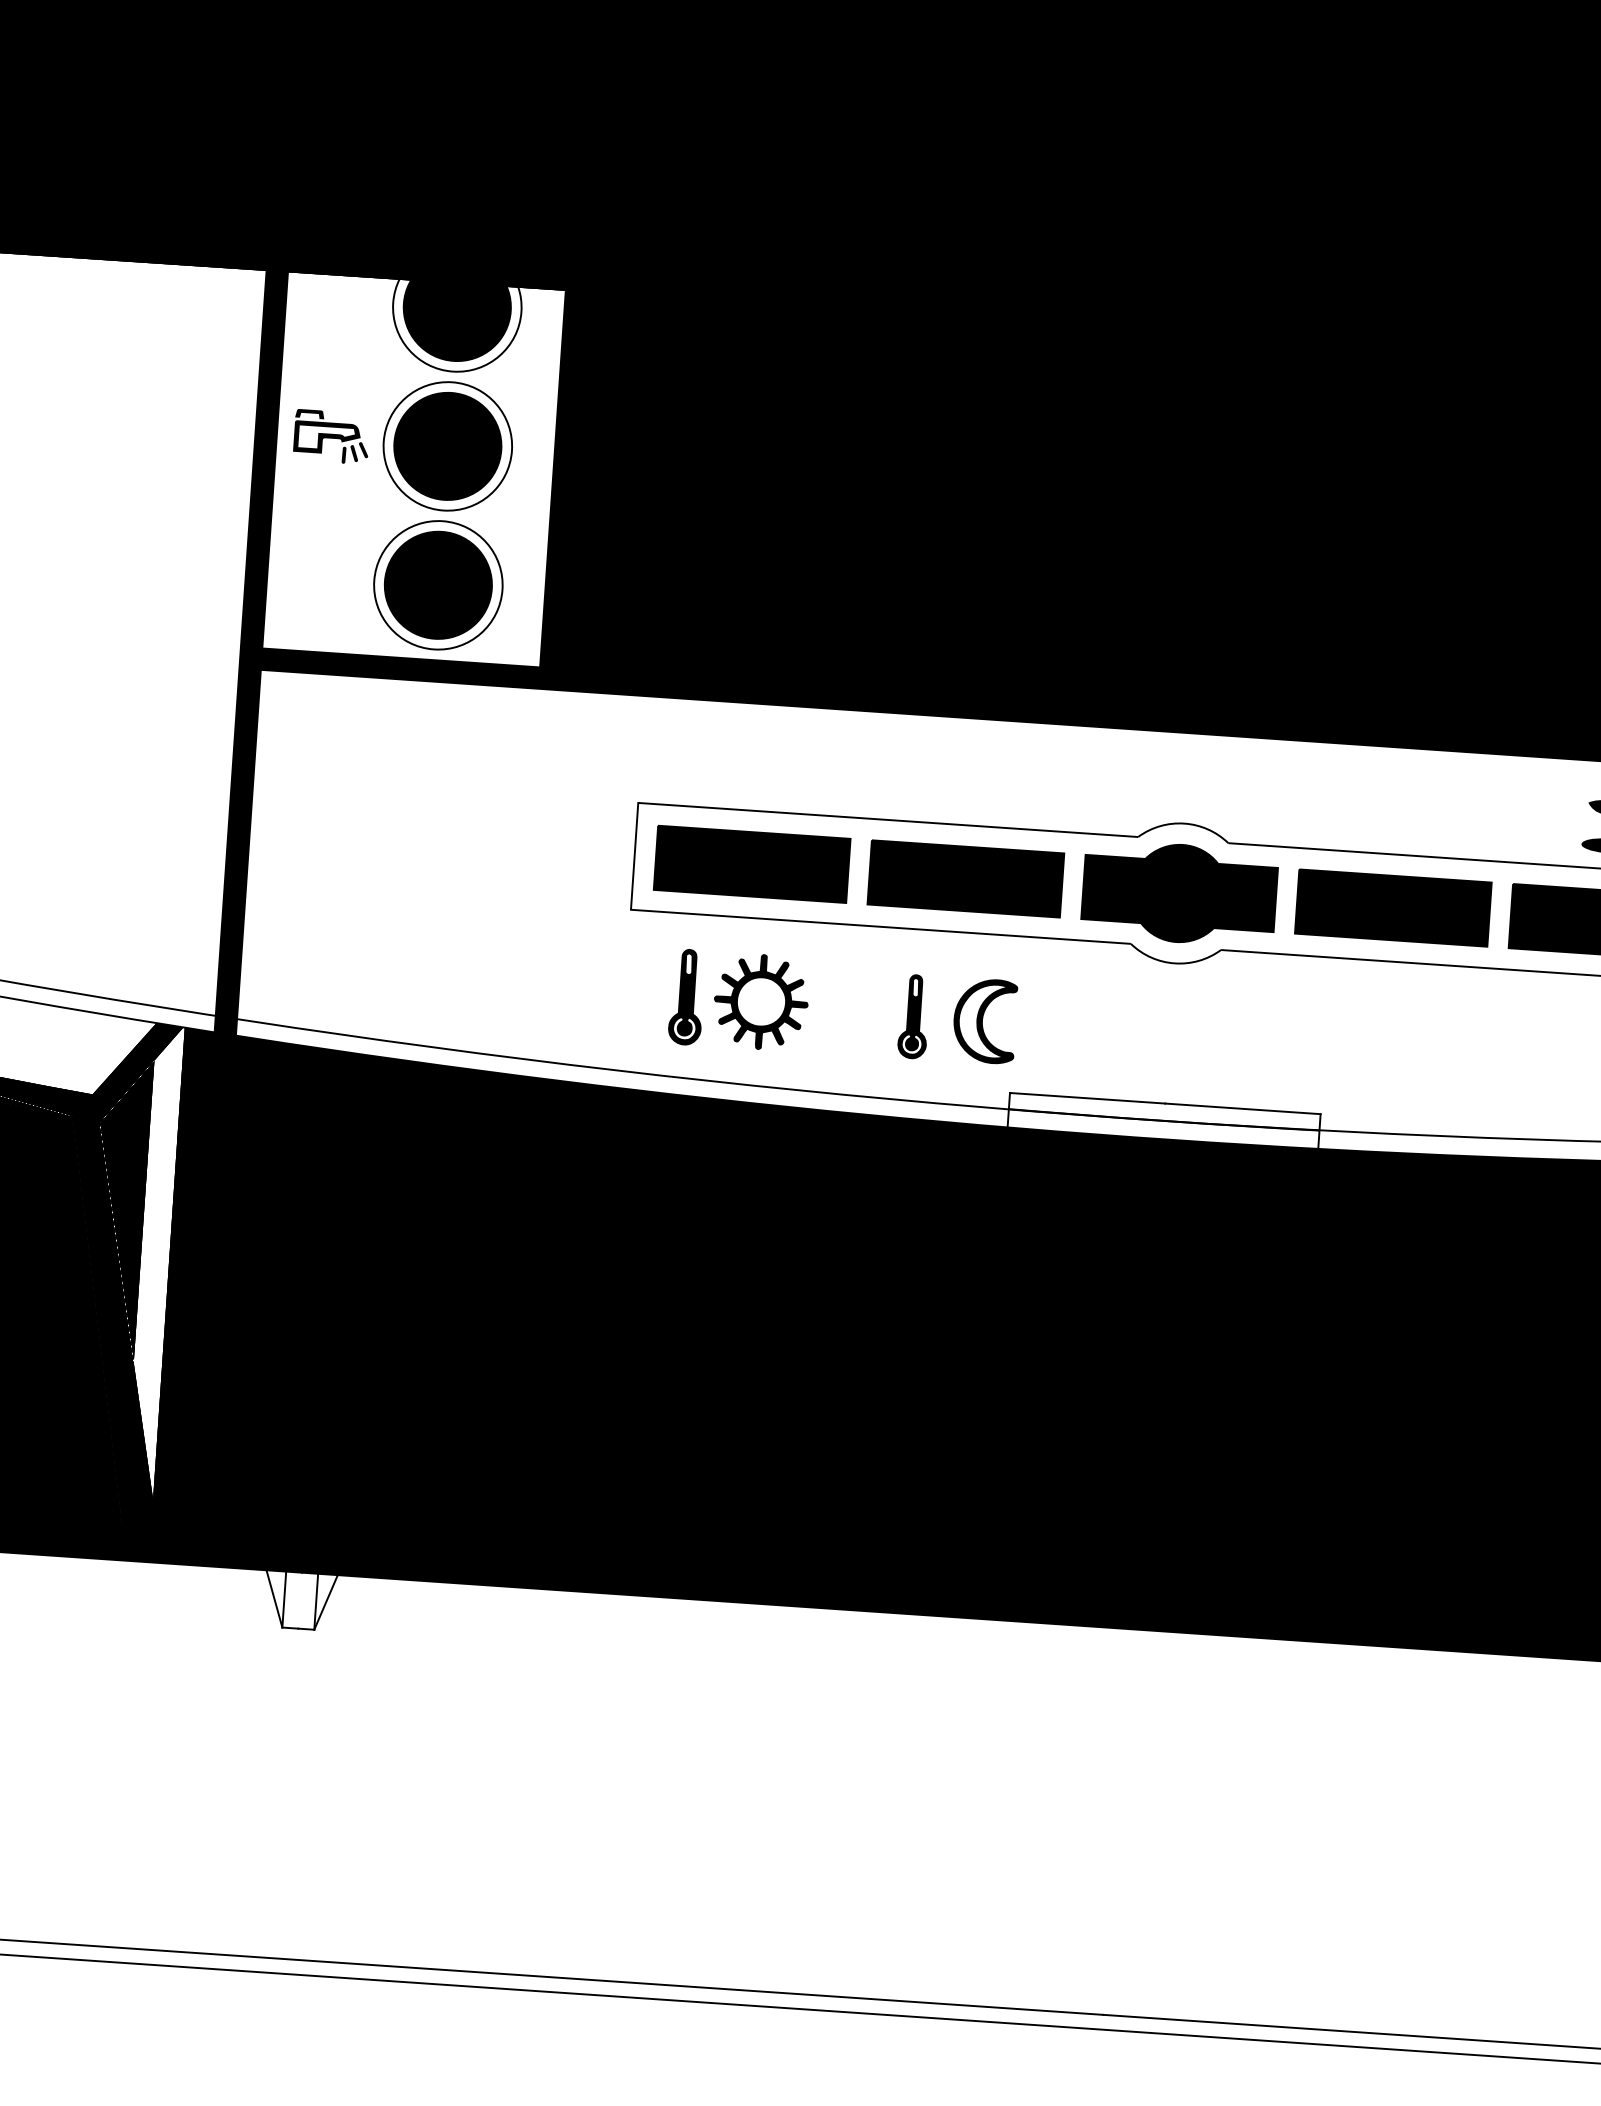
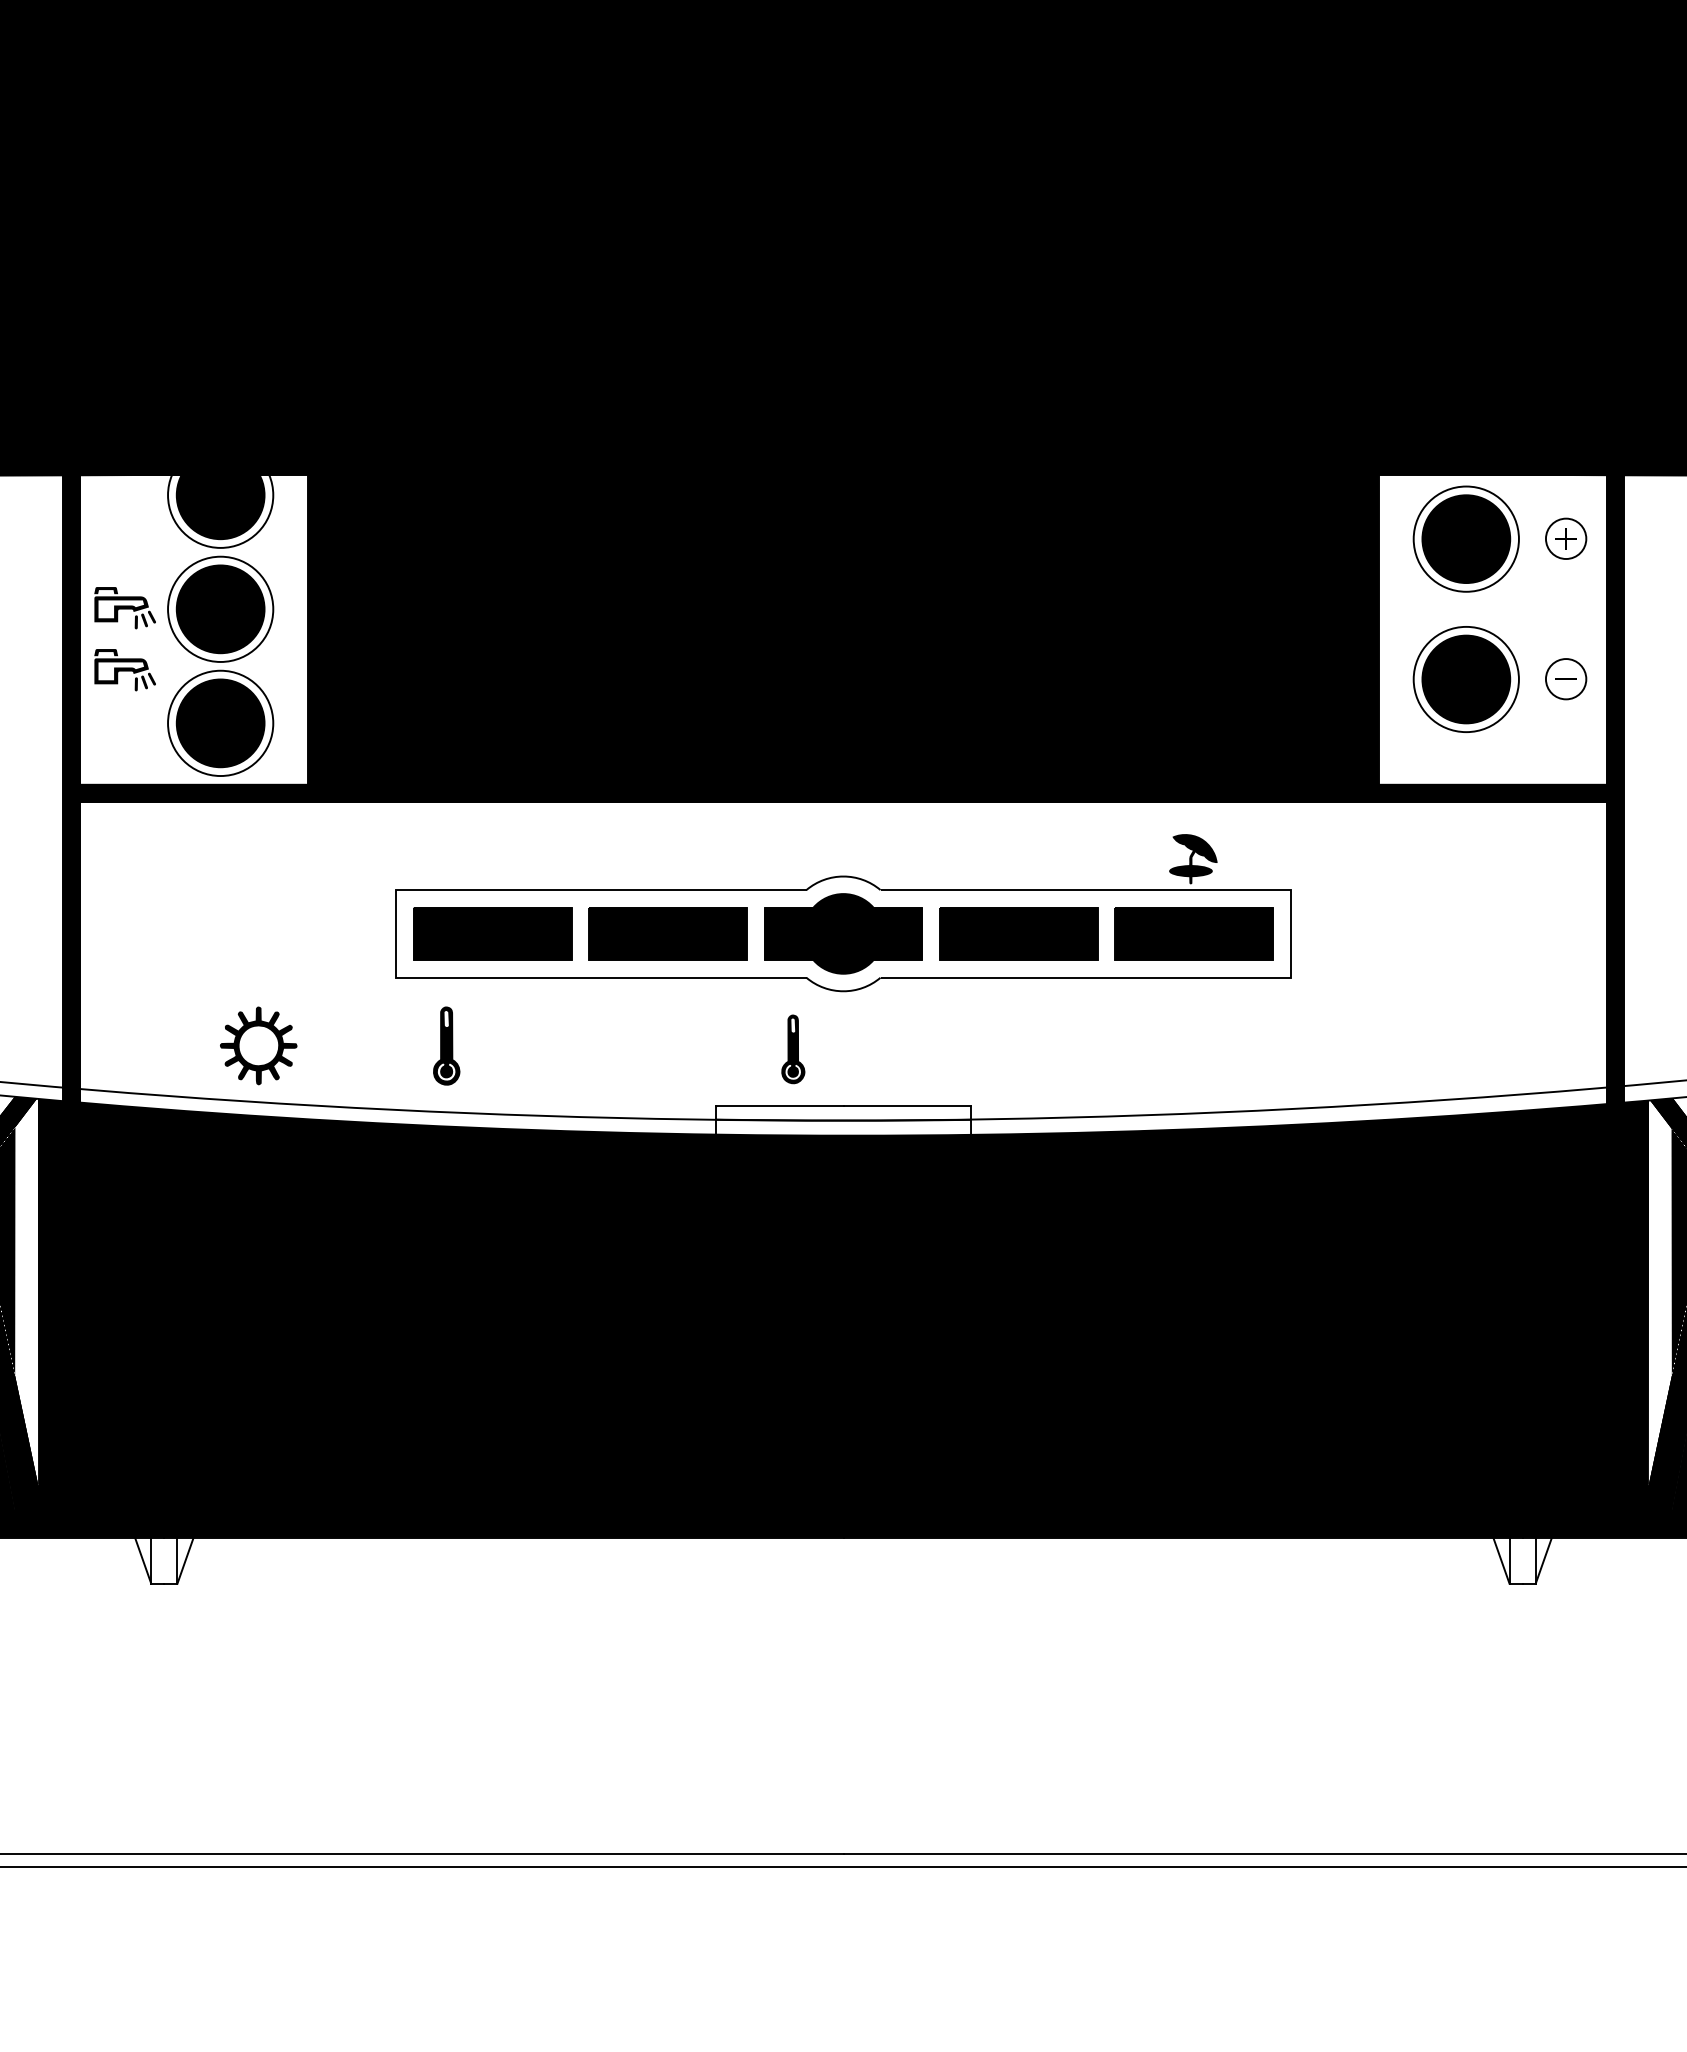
part: (325, 512) -> (124, 670), added
part: (761, 1001) -> (258, 1045), moved
part: (914, 1016) -> (793, 1049), moved
part: (984, 1020) -> (691, 1048), removed

